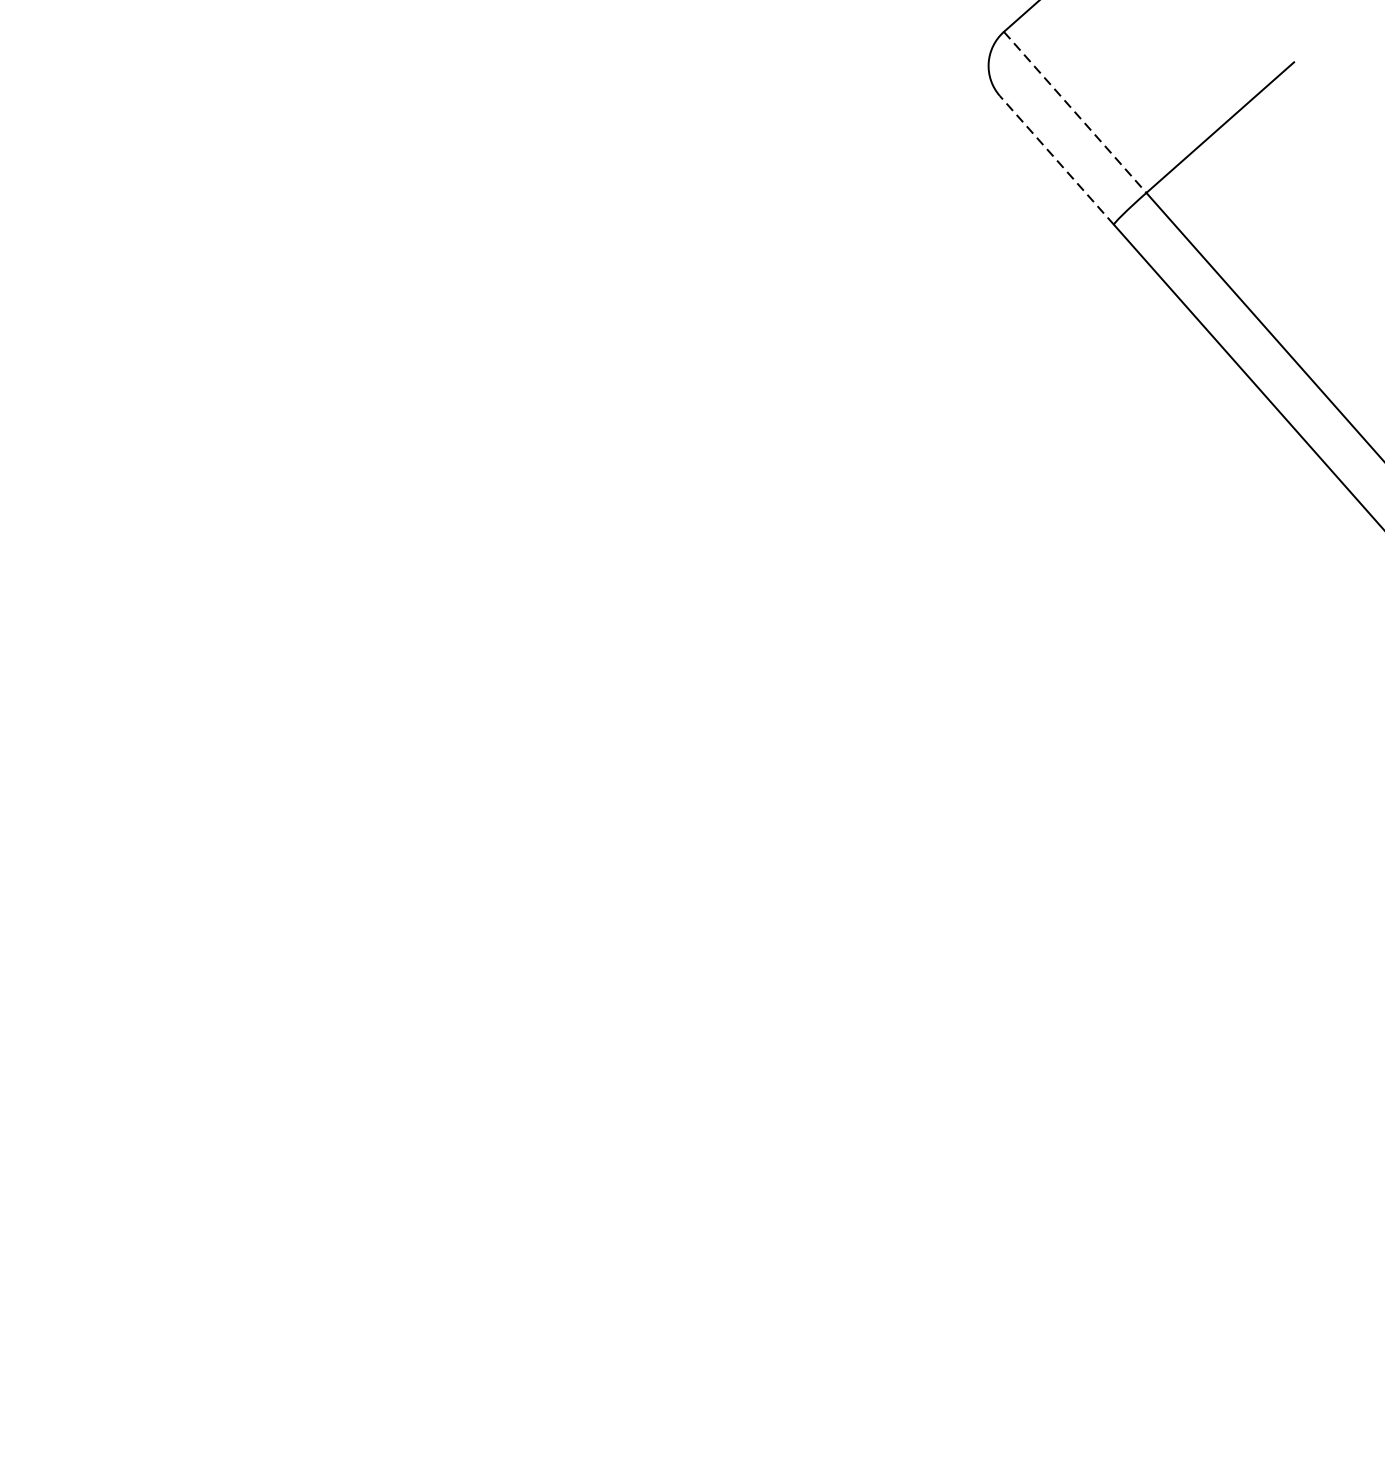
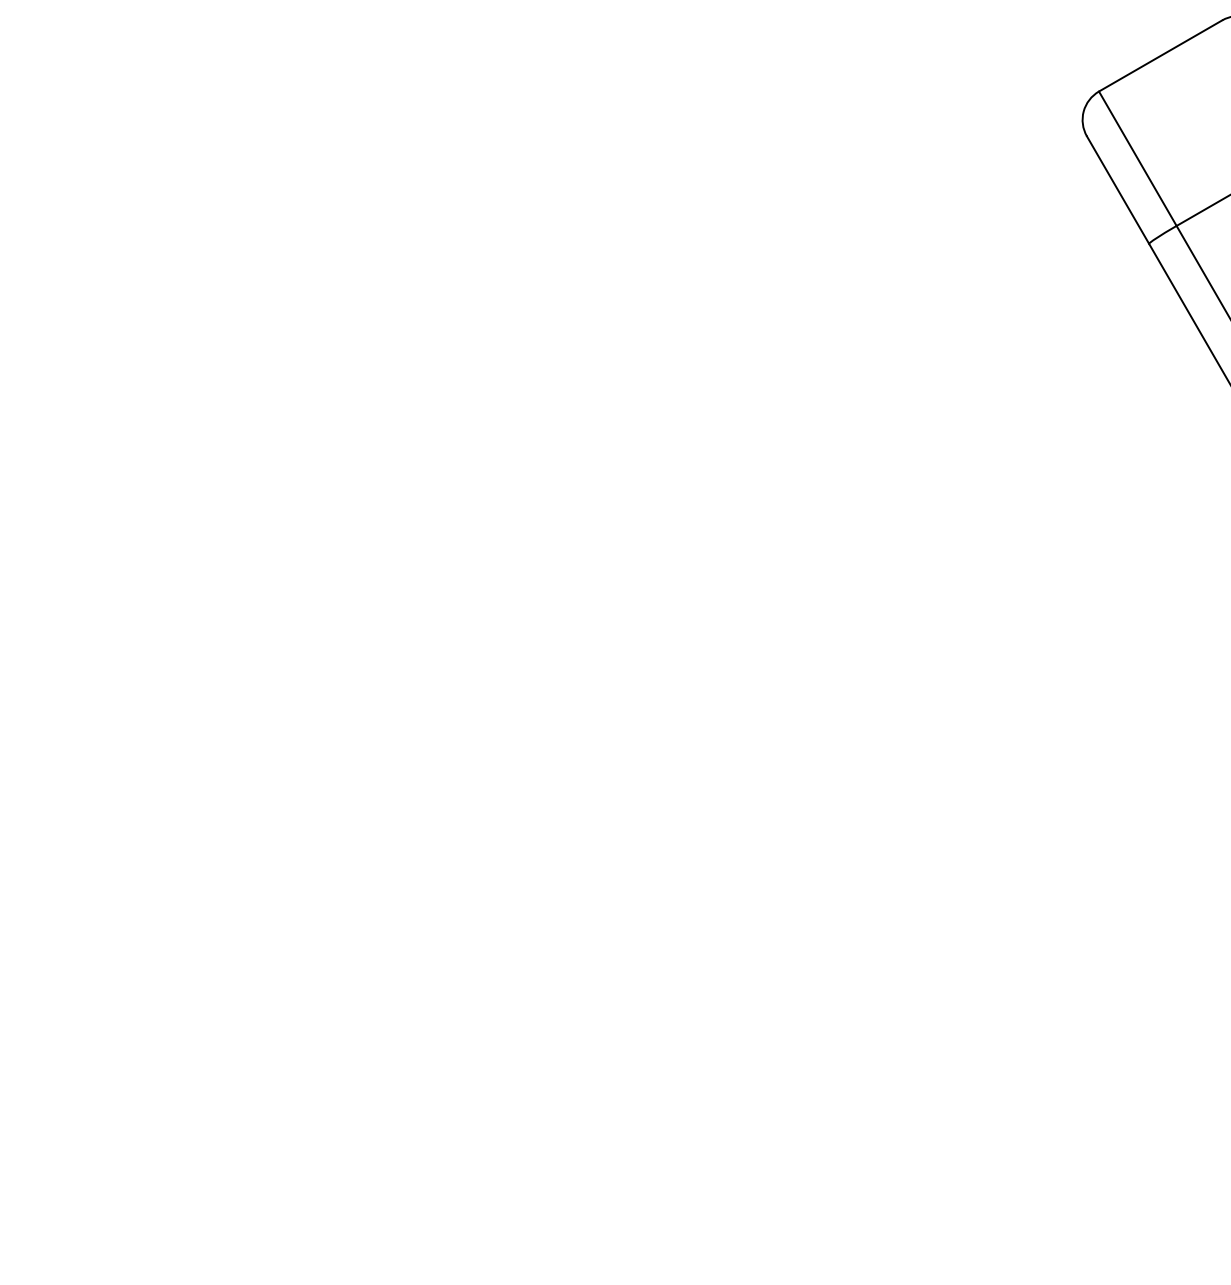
line: (1074, 112) -> (1137, 158), dashed -> solid
line: (1056, 159) -> (1117, 189), dashed -> solid

